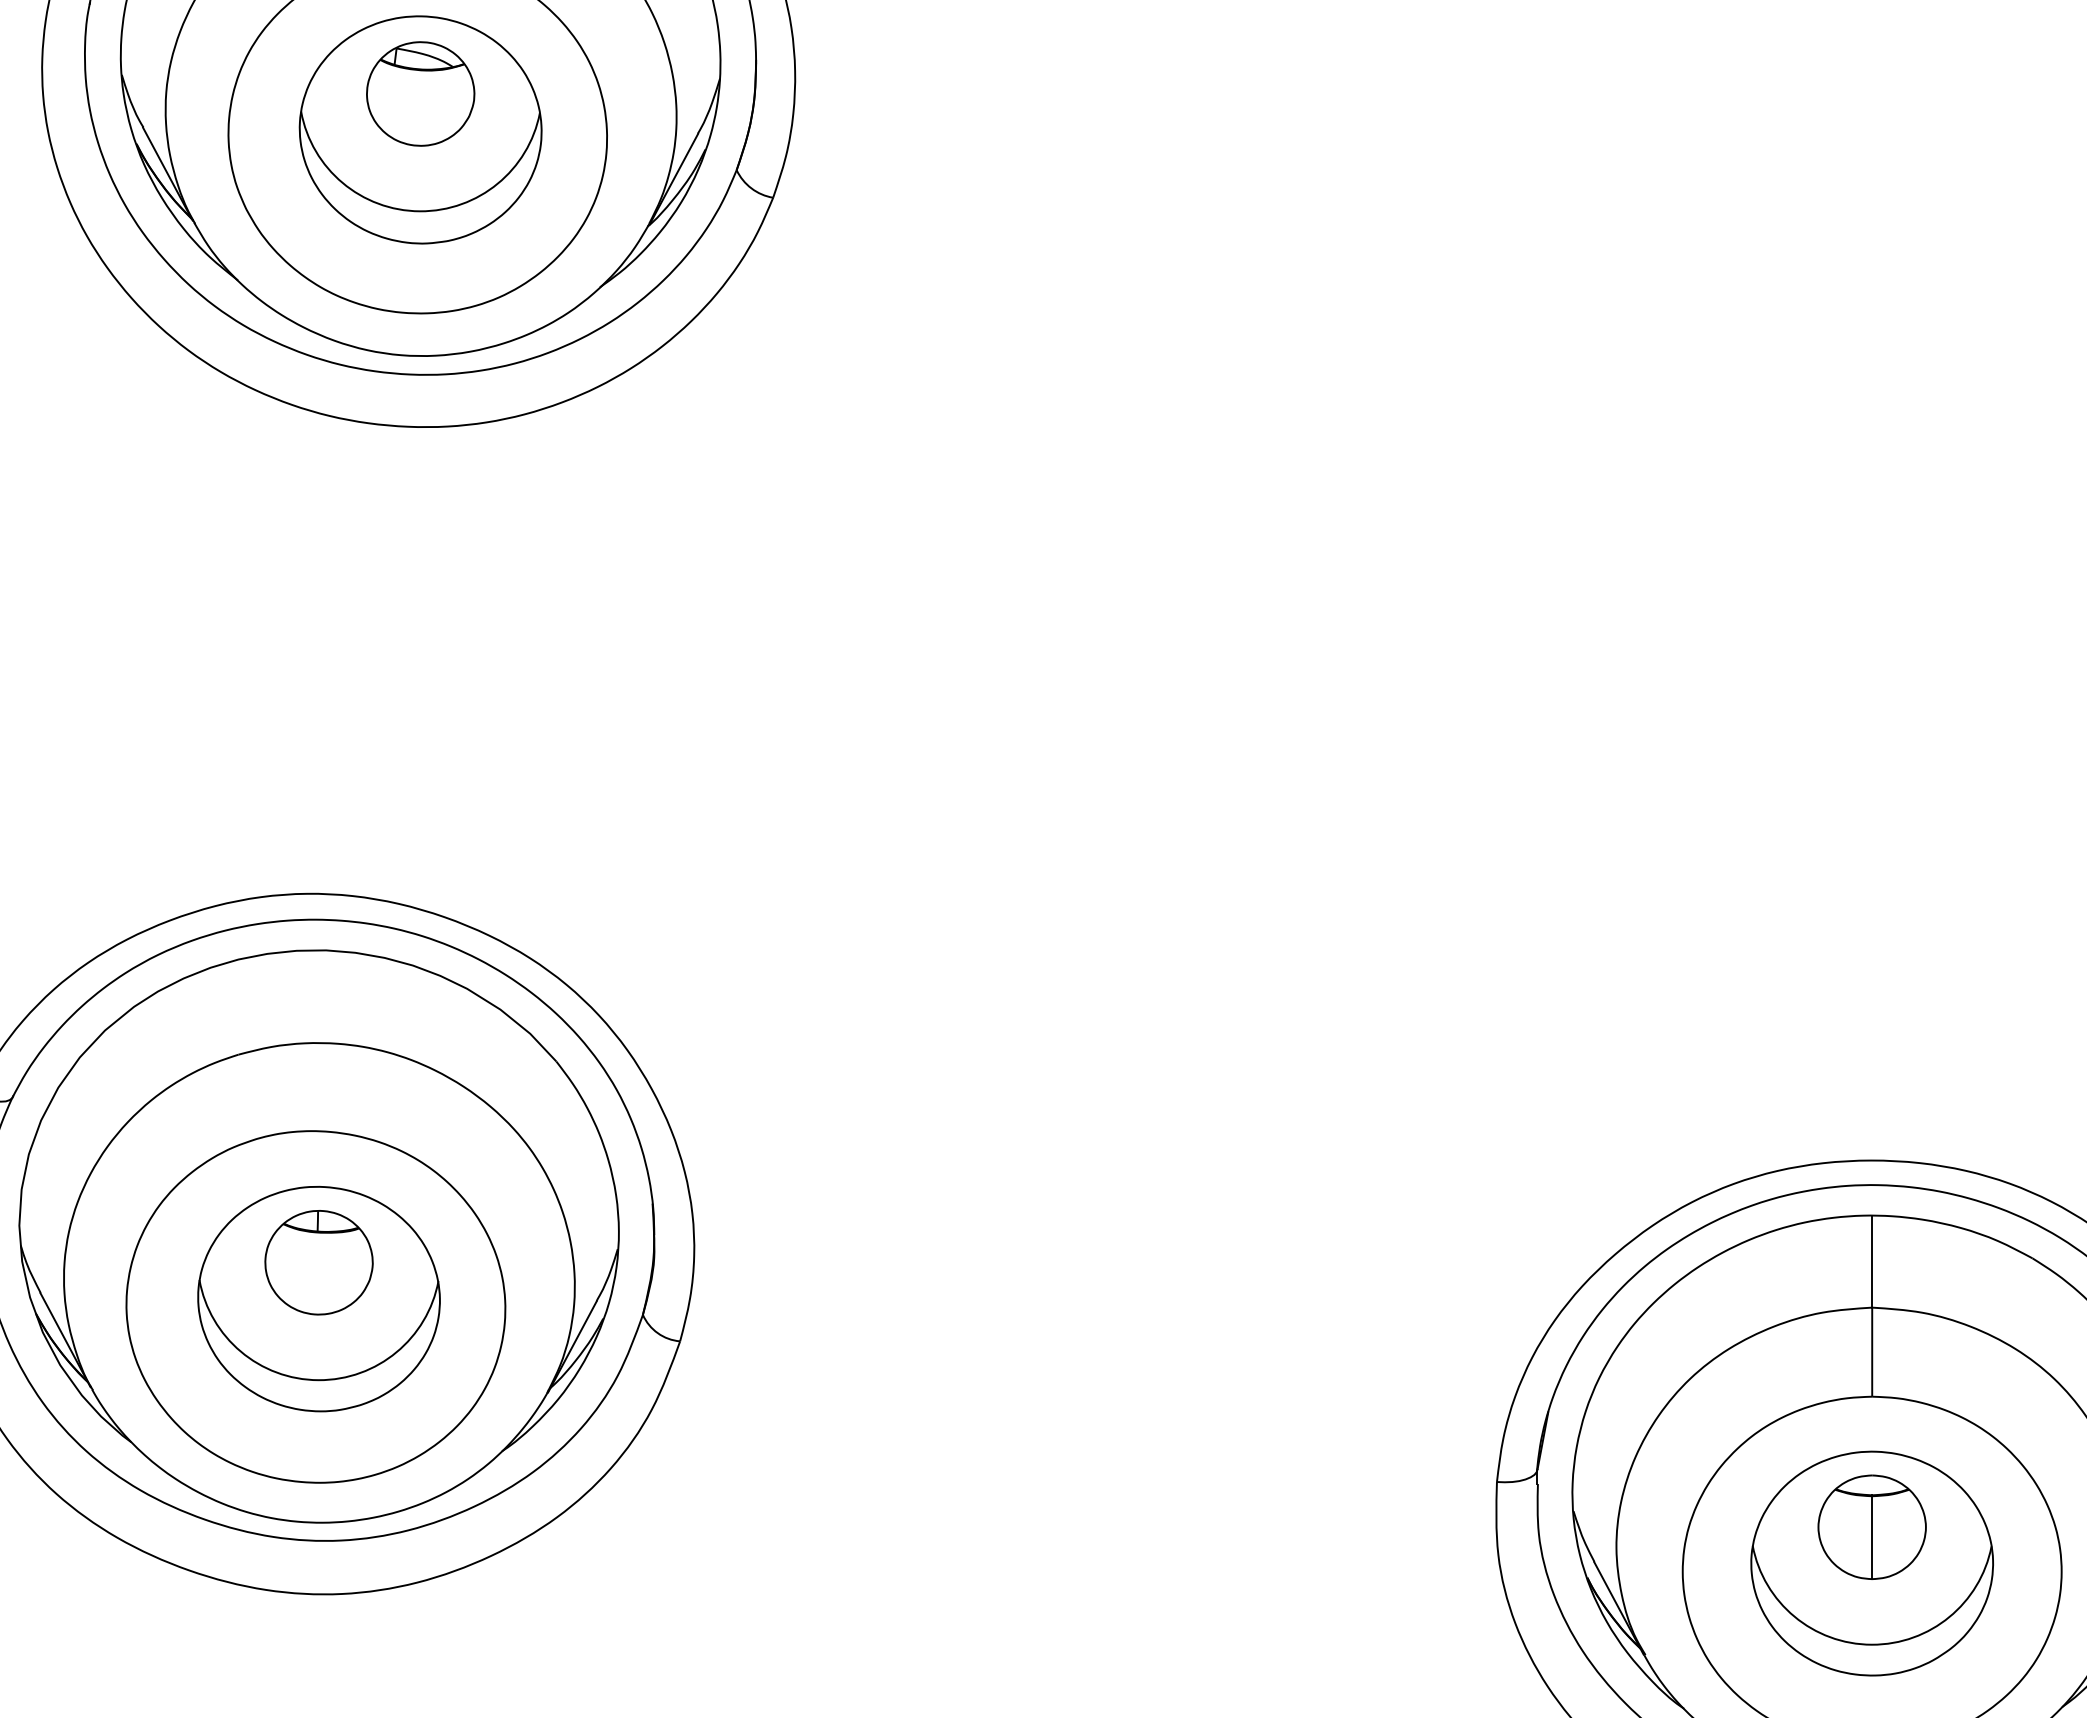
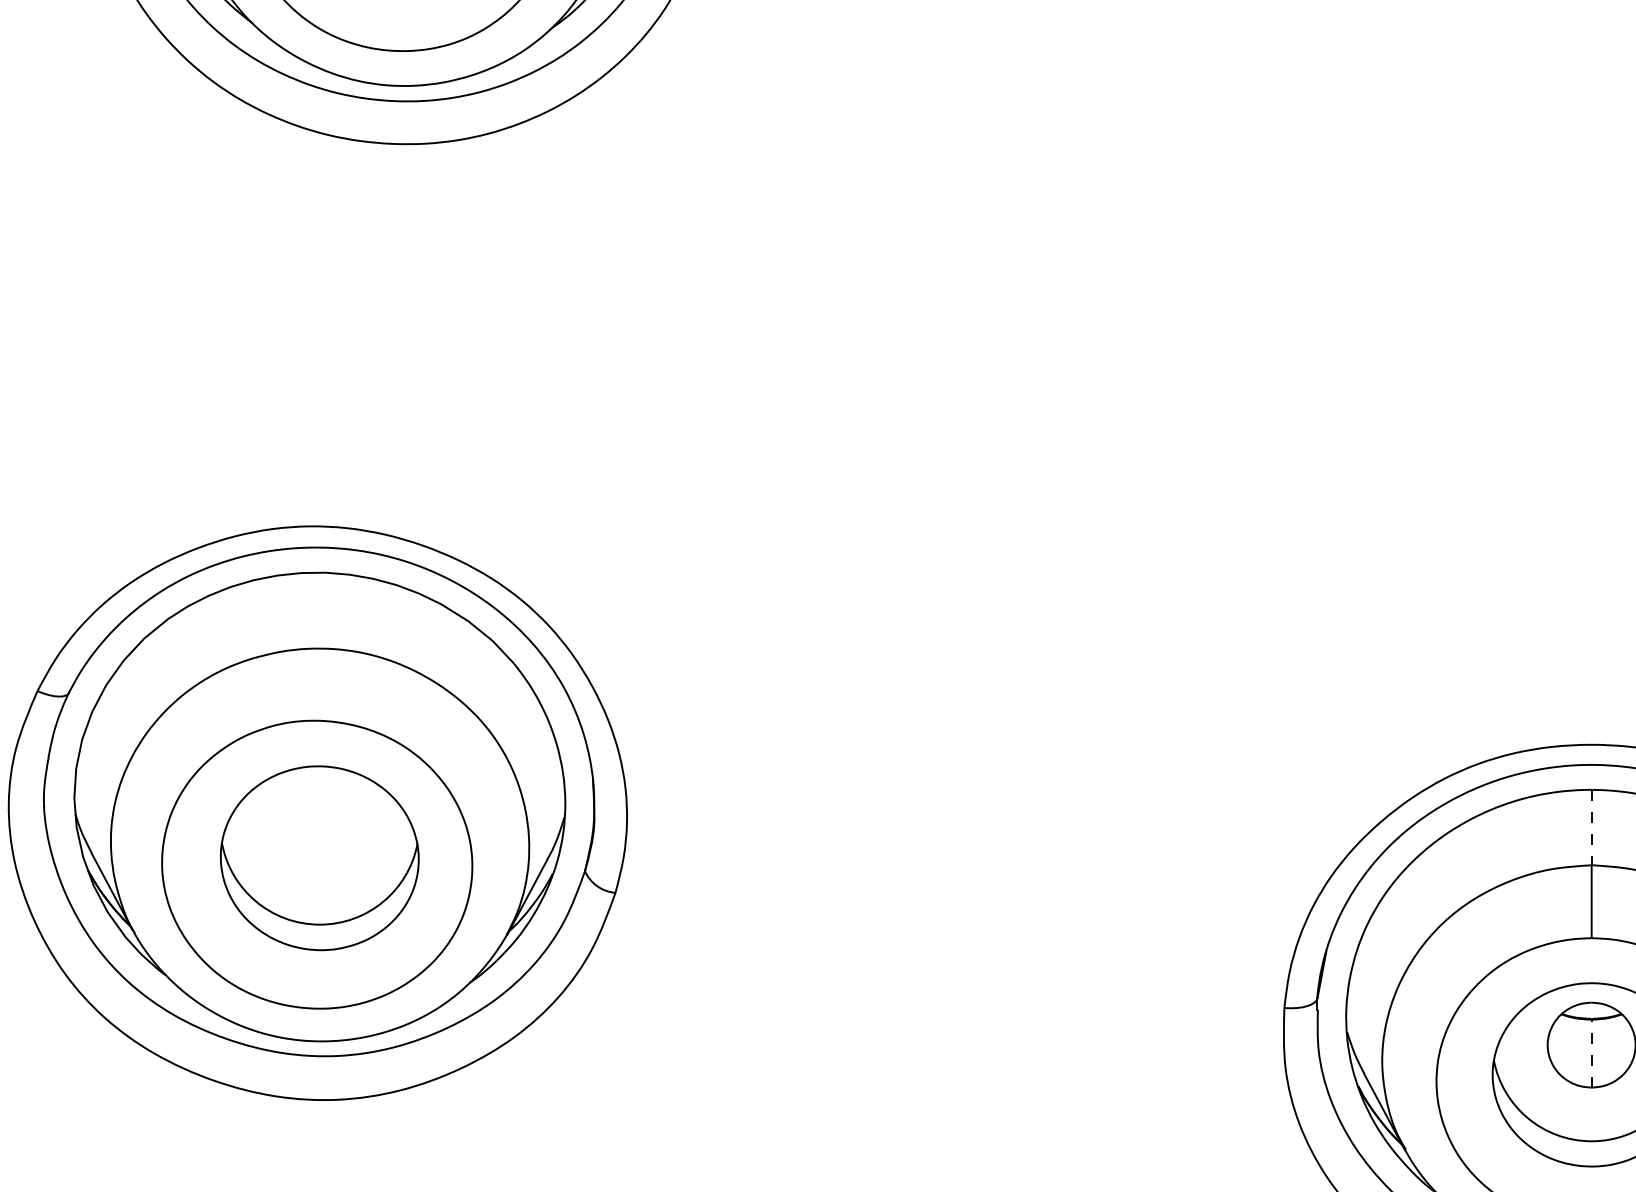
line: (1872, 1261) -> (1591, 827), solid -> dashed
part: (318, 1262) -> (319, 828), removed
line: (1872, 1537) -> (1591, 1053), solid -> dashed

